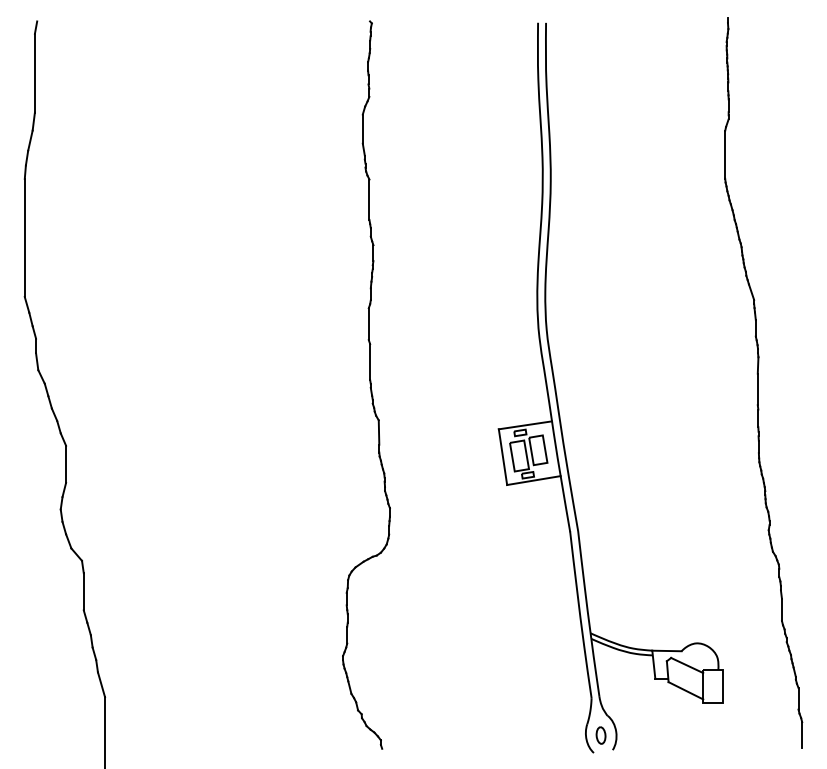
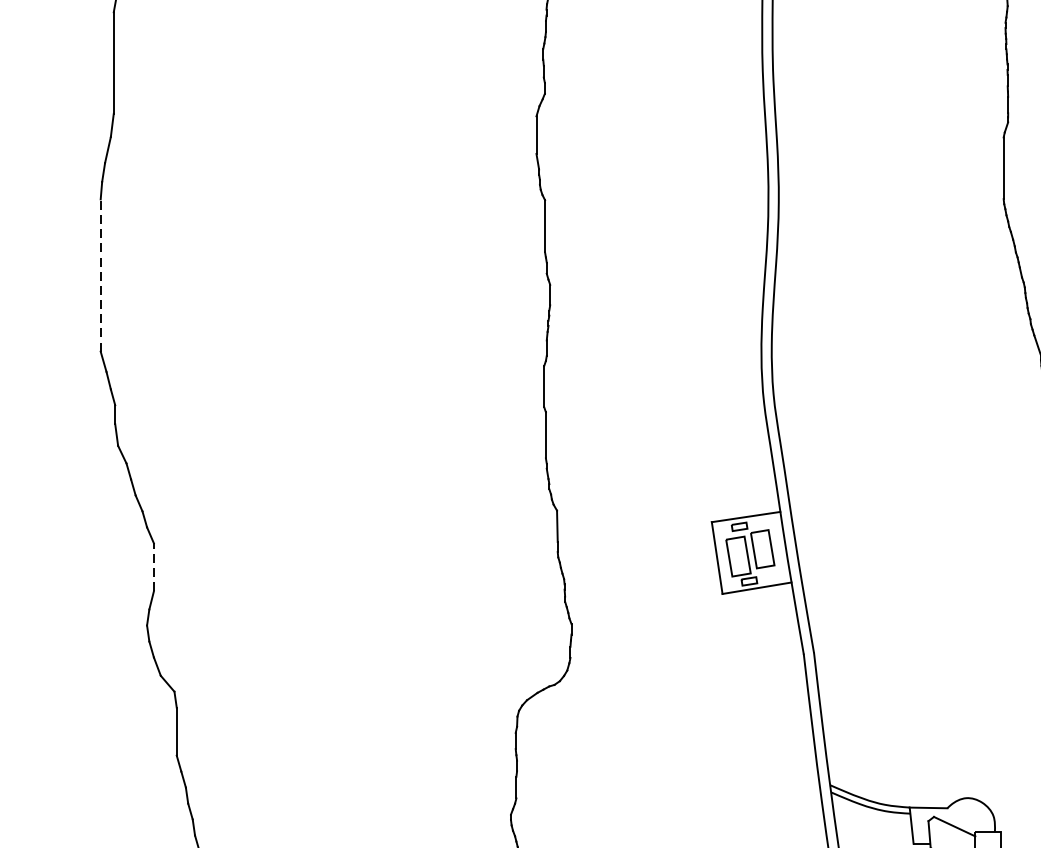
line: (24, 237) -> (100, 274), solid -> dashed
line: (66, 464) -> (154, 567), solid -> dashed

